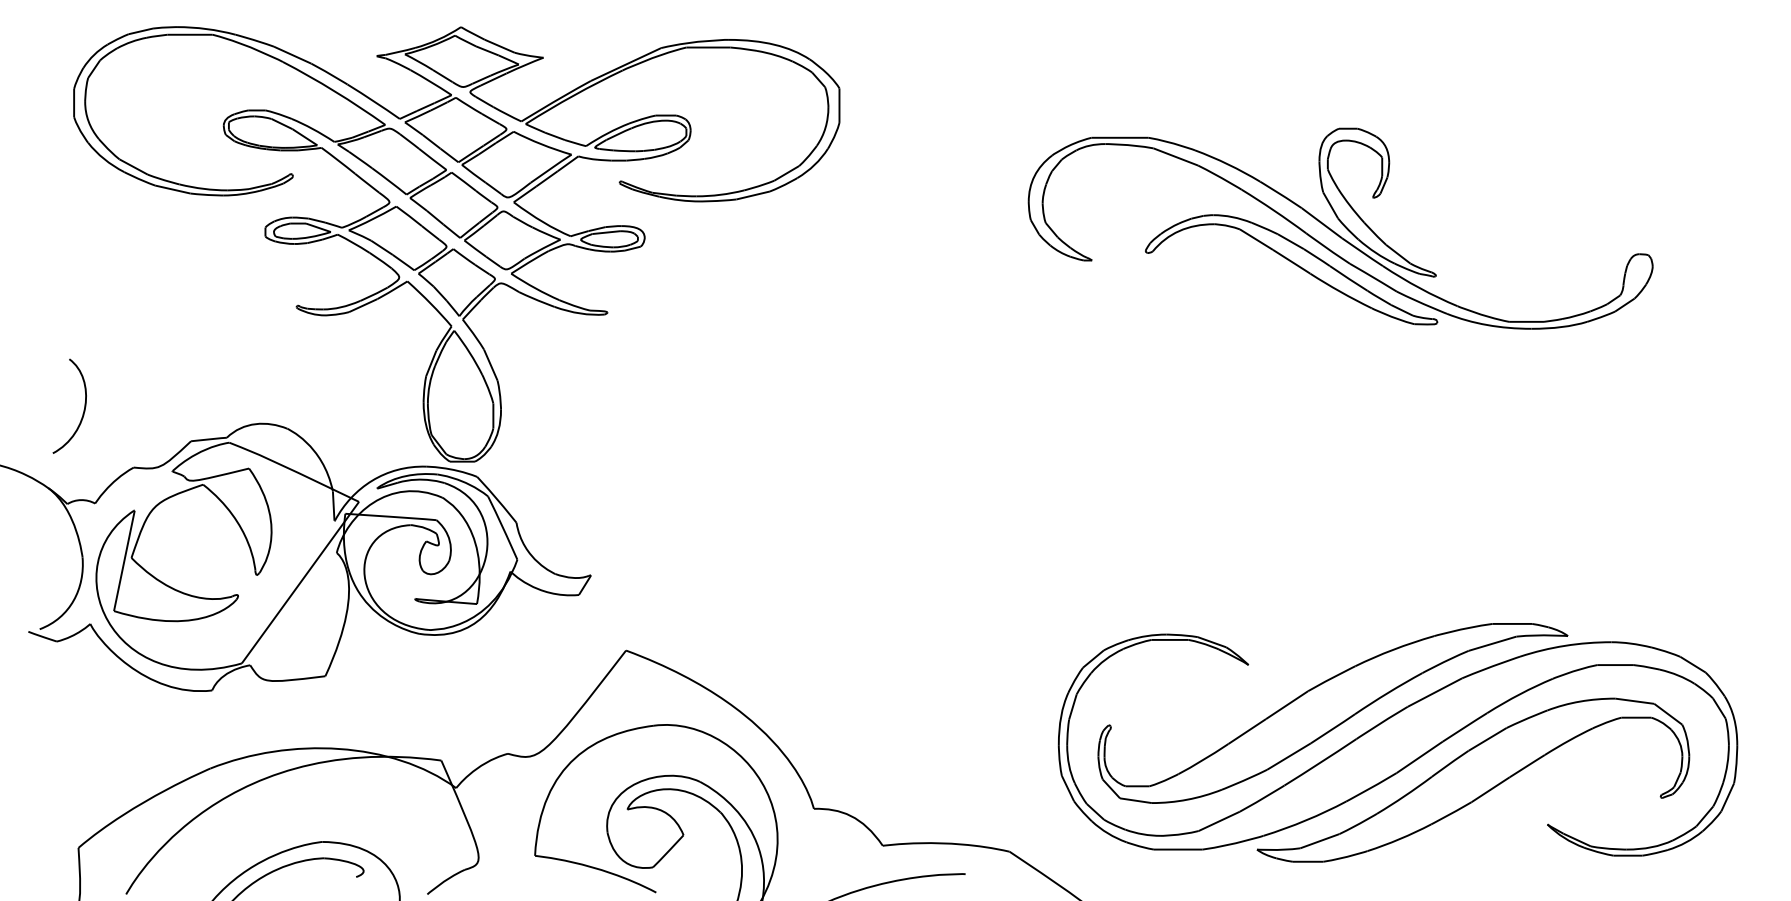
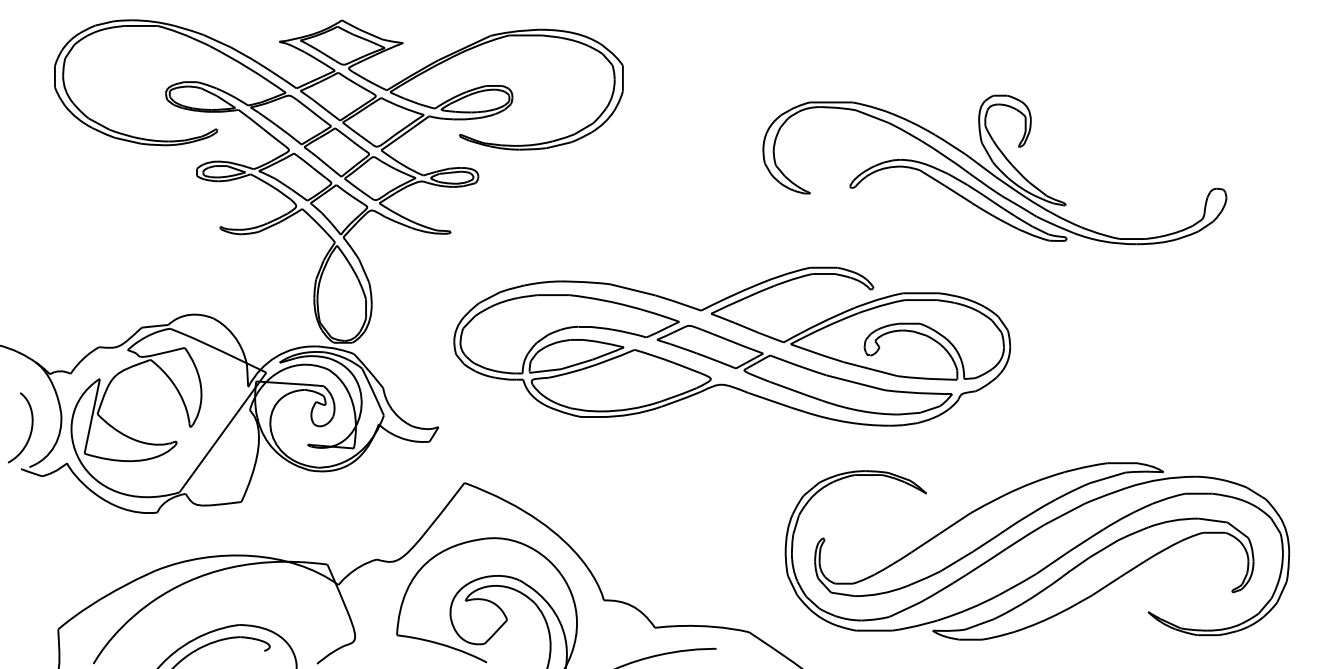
curve: (83, 409) -> (30, 430), moved
part: (986, 466) -> (732, 346), added

